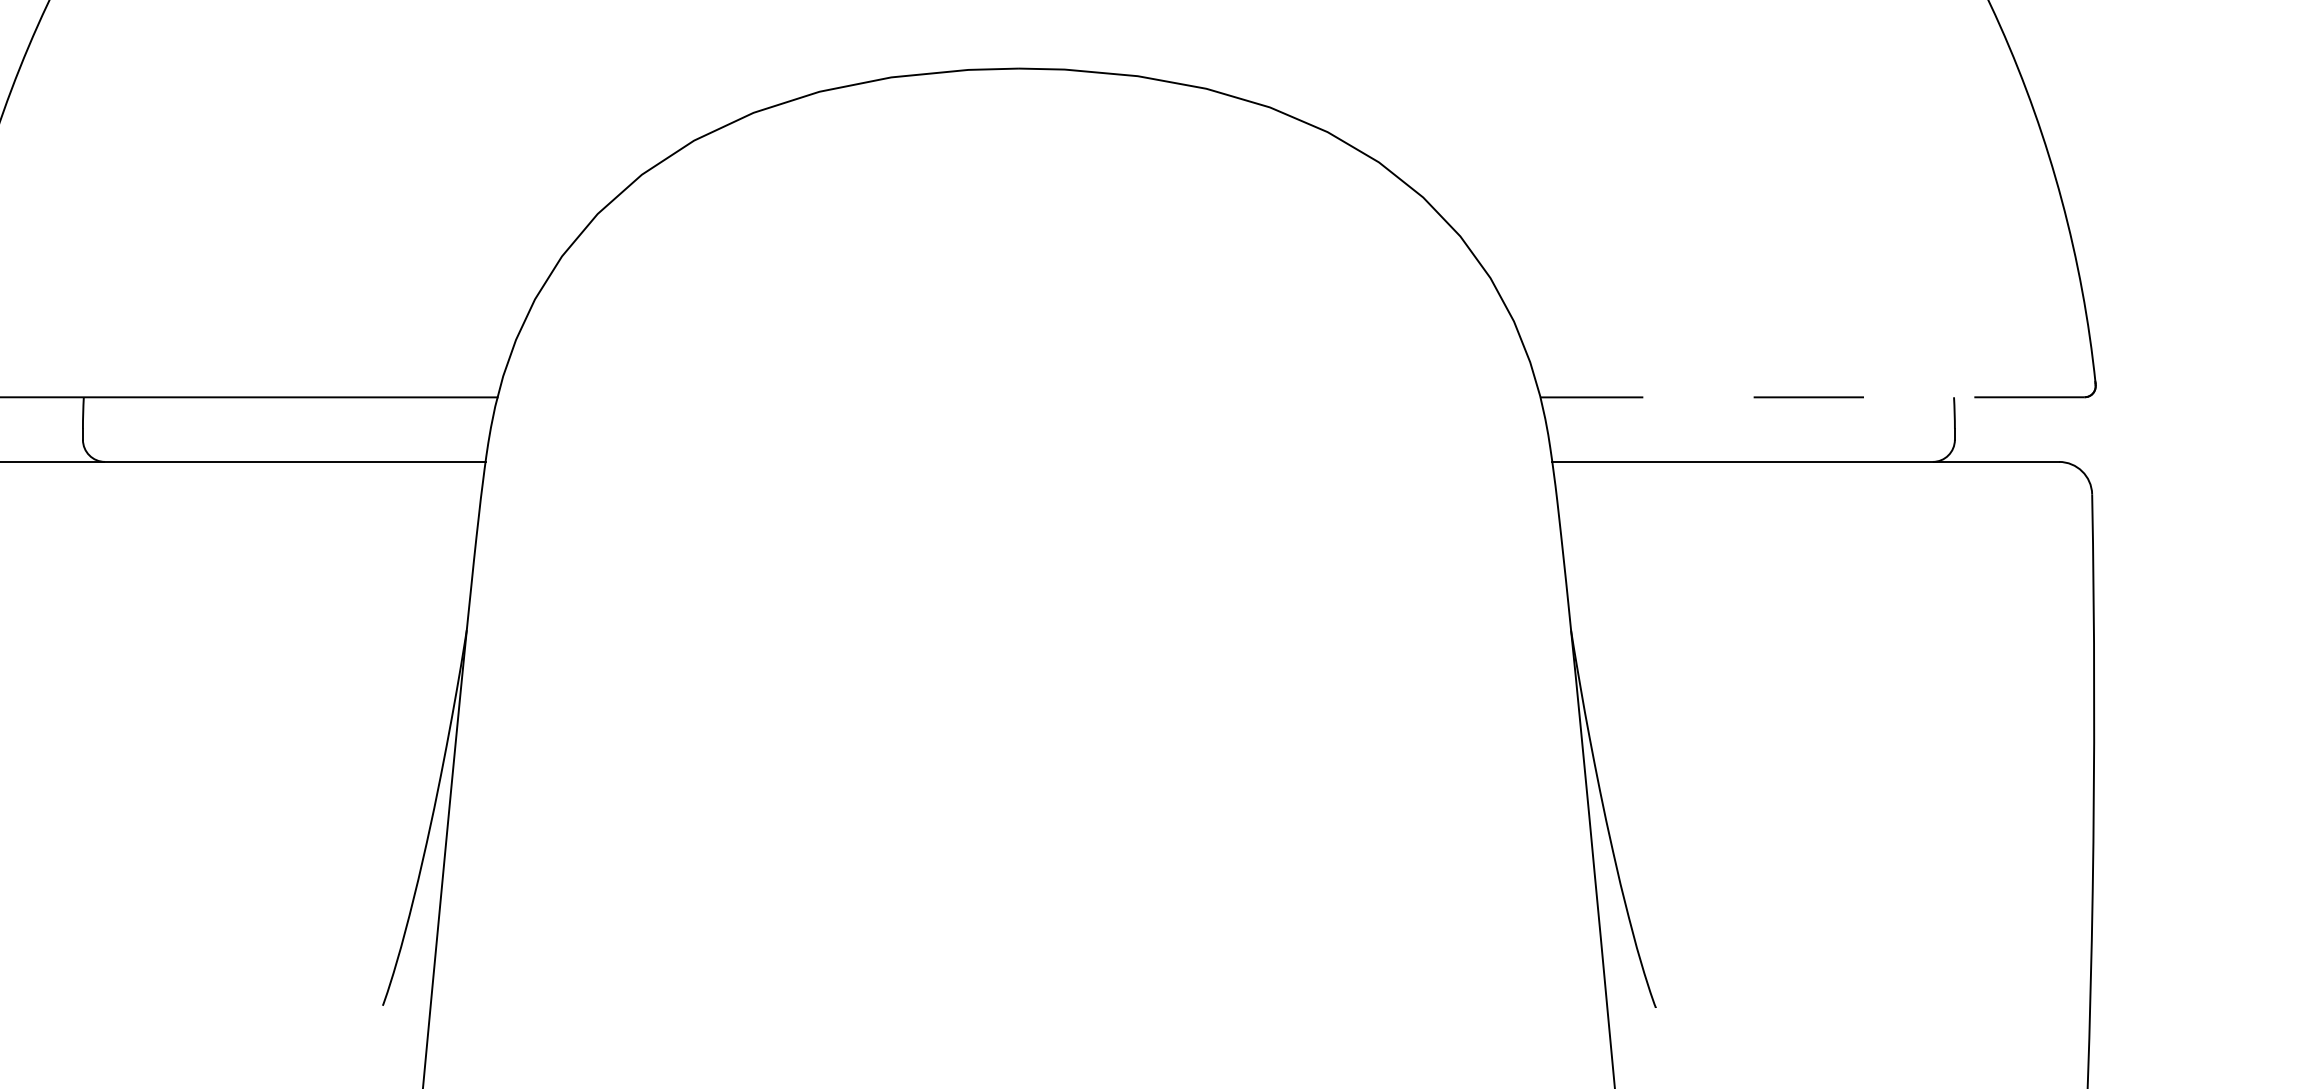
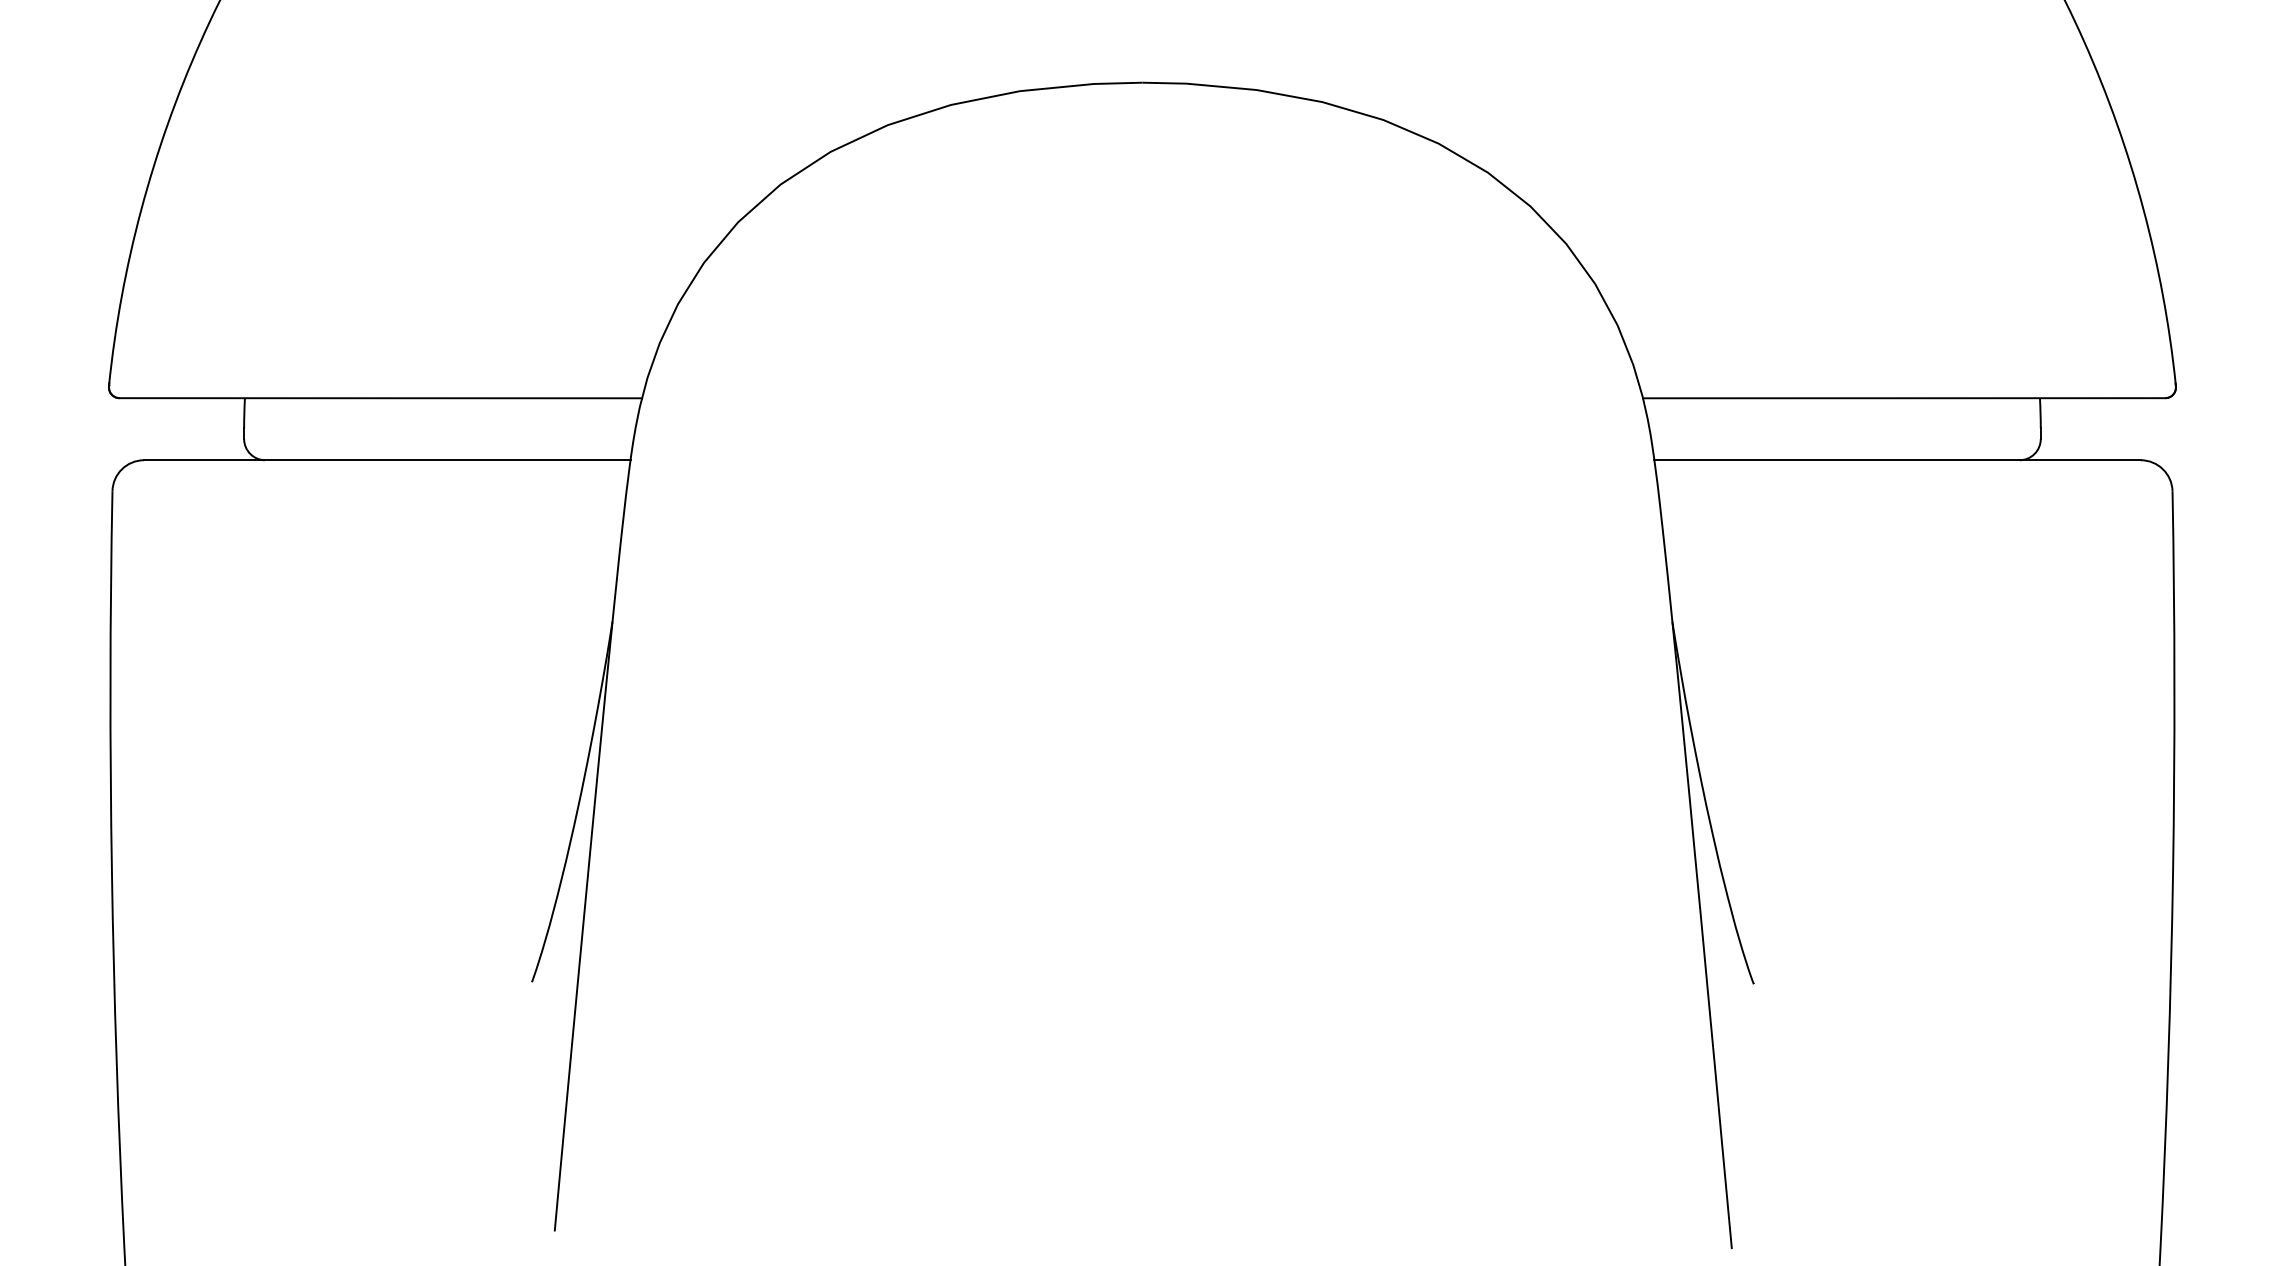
line: (1811, 397) -> (1903, 398), dashed -> solid

